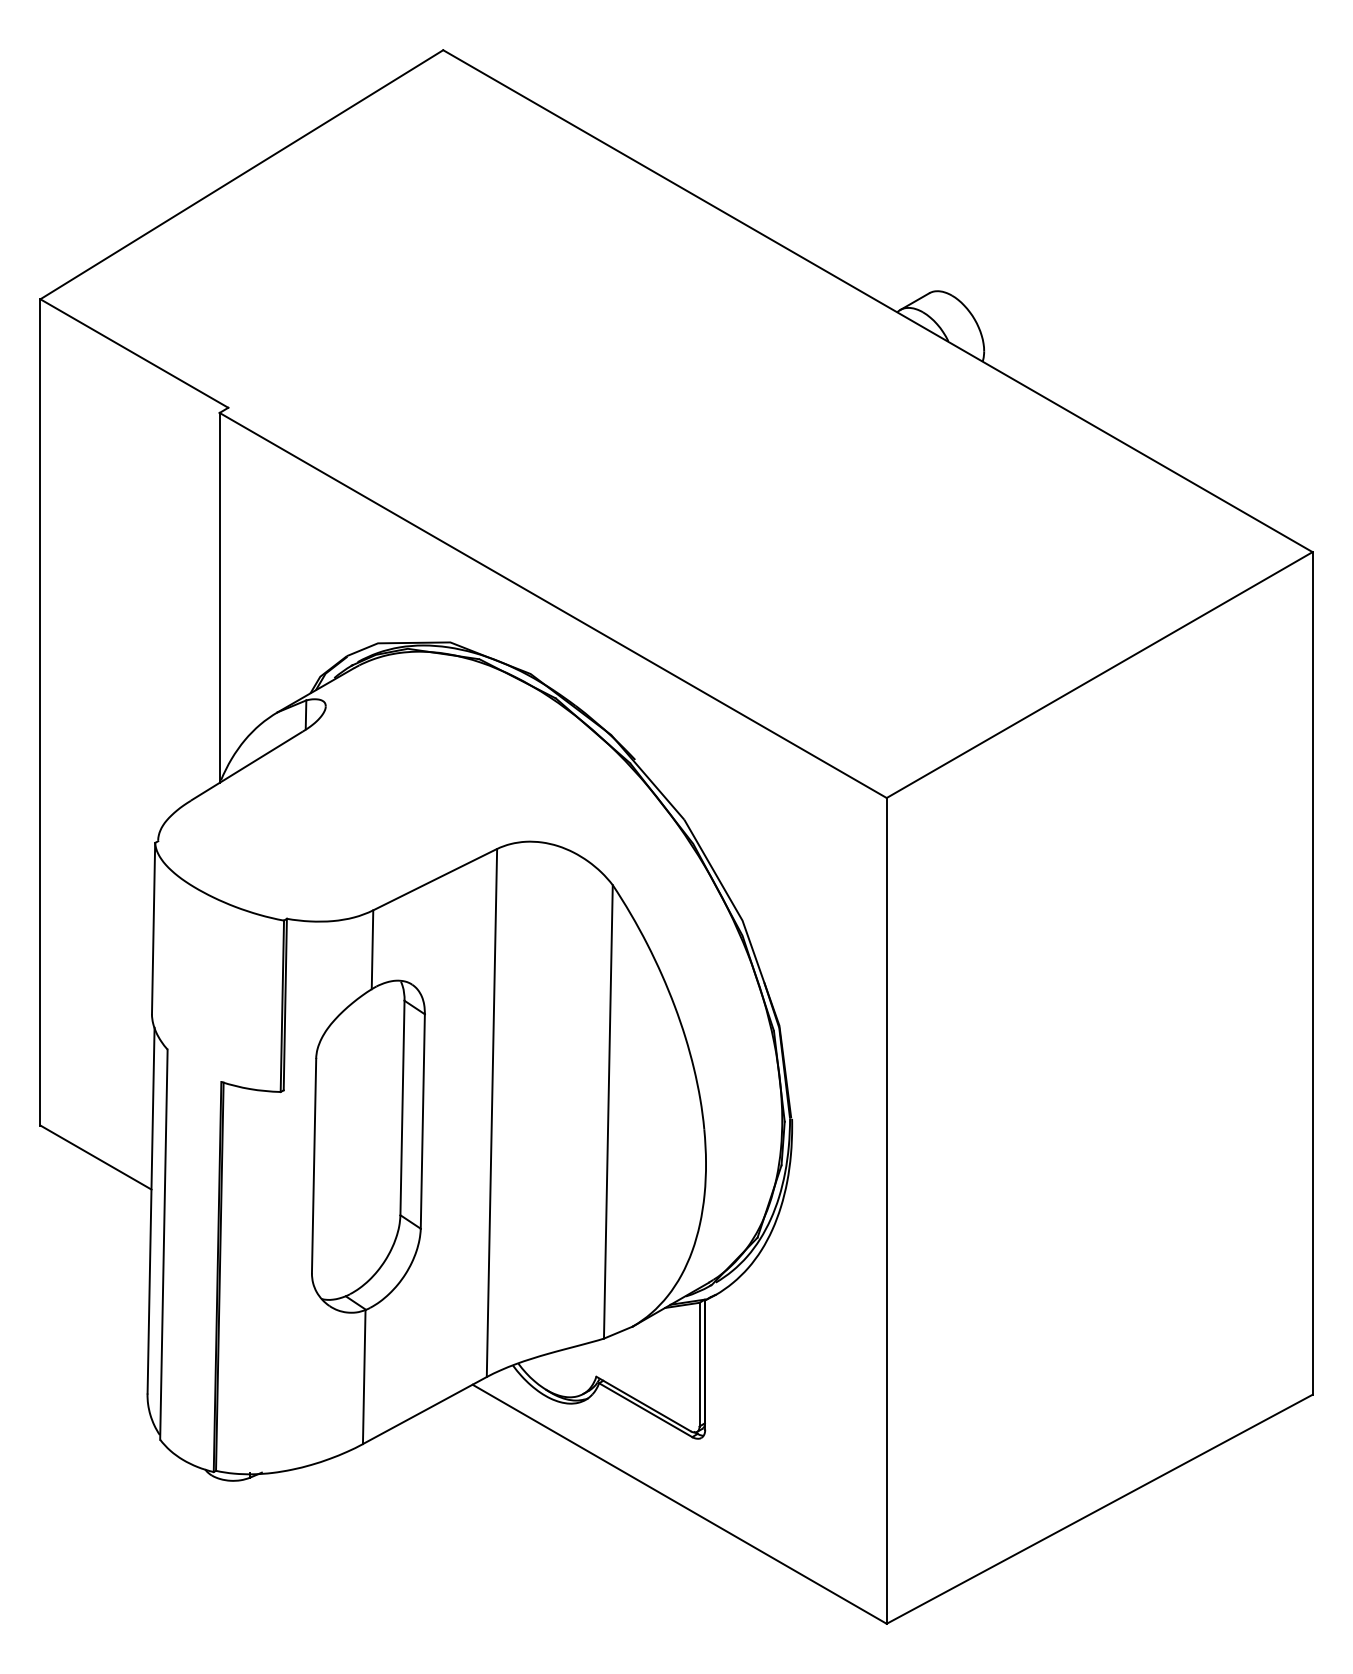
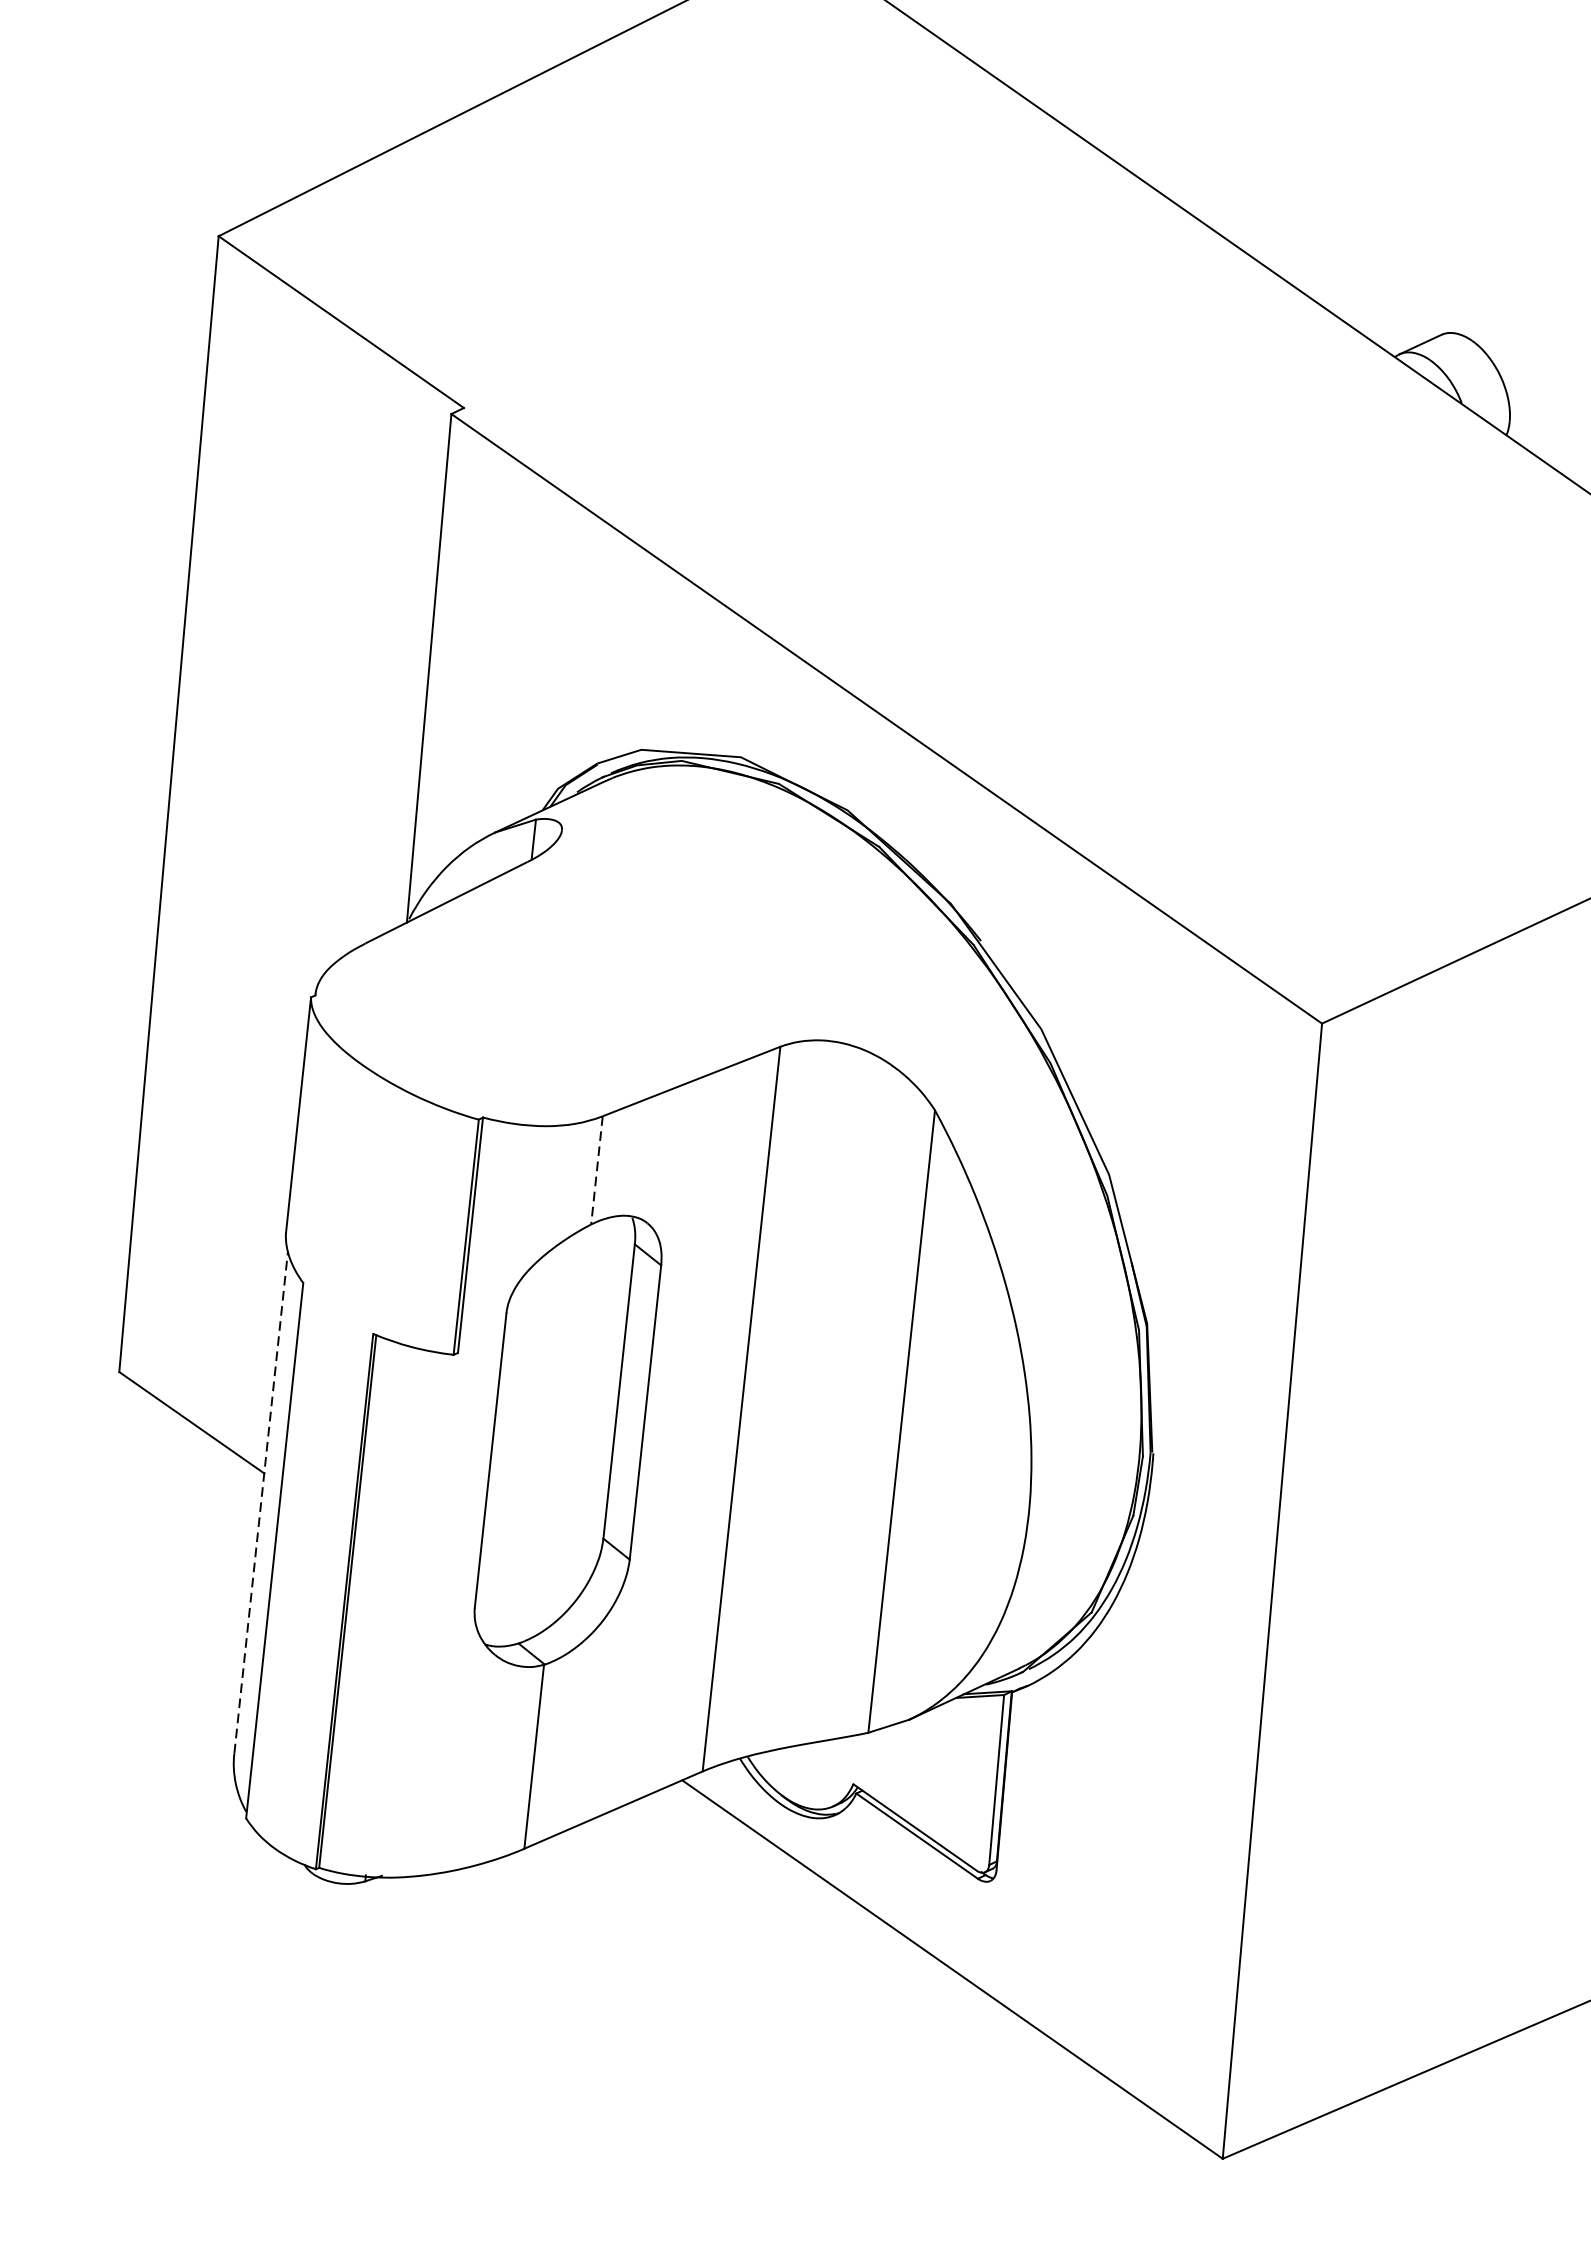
line: (372, 950) -> (596, 1171), solid -> dashed
line: (151, 1210) -> (261, 1502), solid -> dashed

